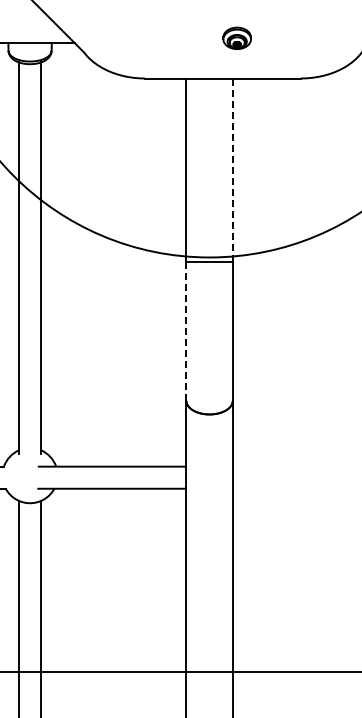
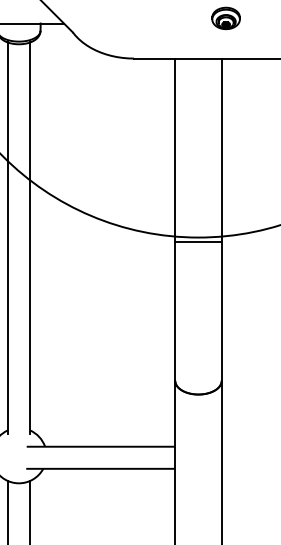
line: (232, 170) -> (221, 150), dashed -> solid
line: (186, 332) -> (175, 312), dashed -> solid

